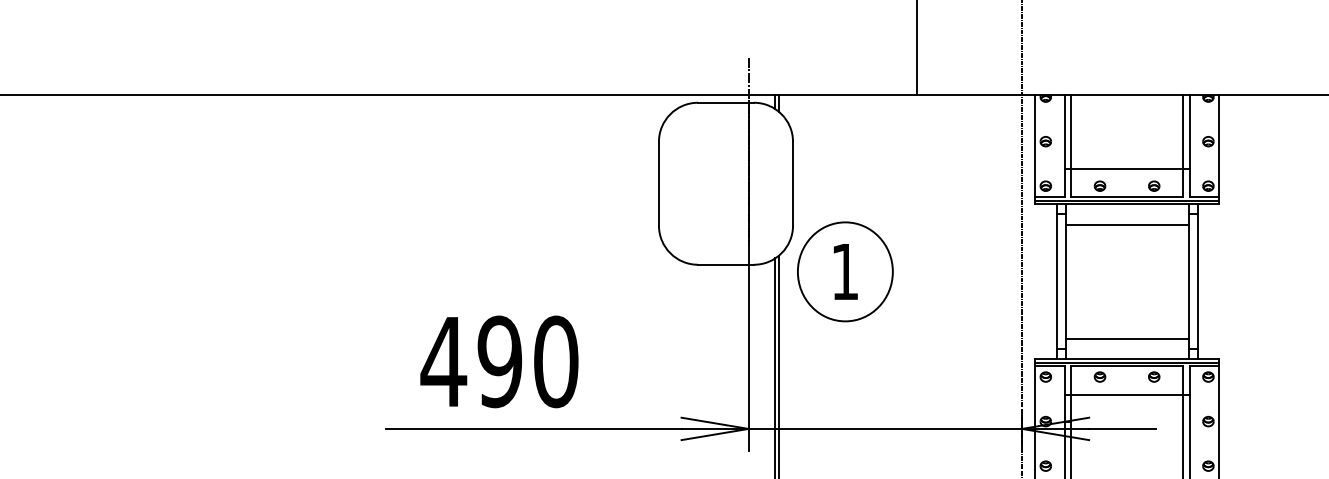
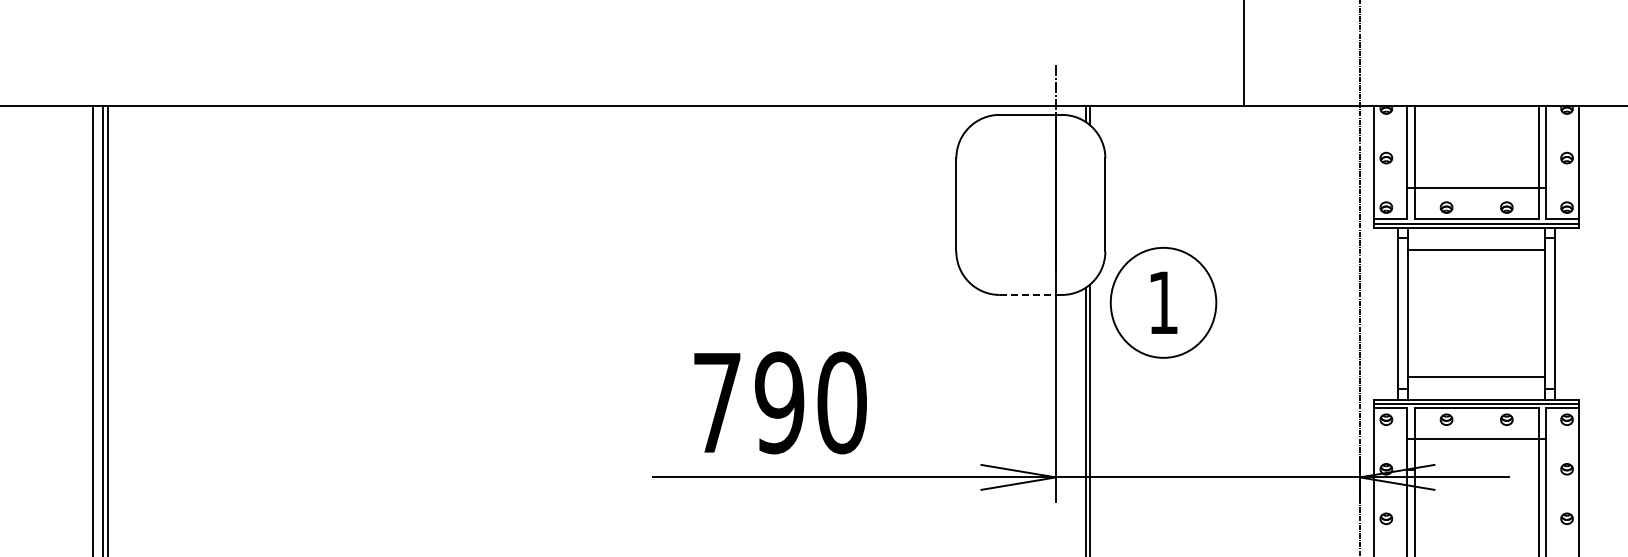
line: (726, 264) -> (1031, 294), solid -> dashed
text: (444, 361) -> (717, 402), 490 -> 790

